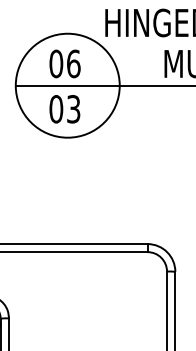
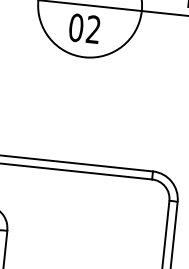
text: (73, 109) -> (93, 29), 03 -> 02

